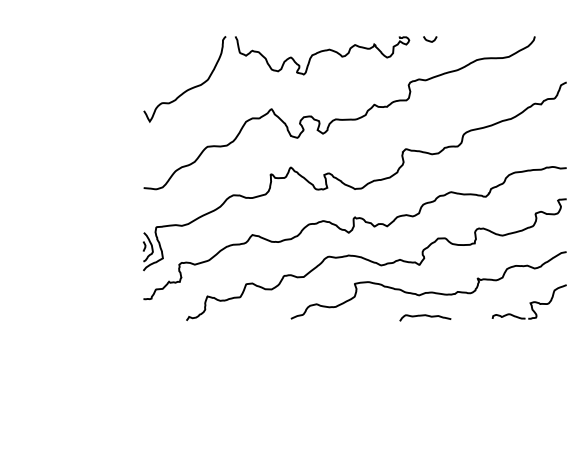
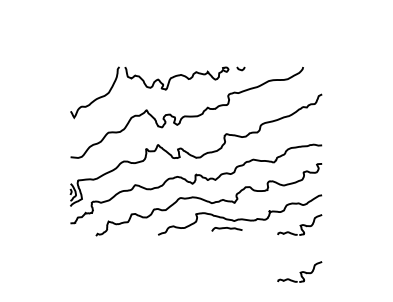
curve: (424, 316) -> (226, 228), moved
part: (528, 380) -> (299, 271), added

